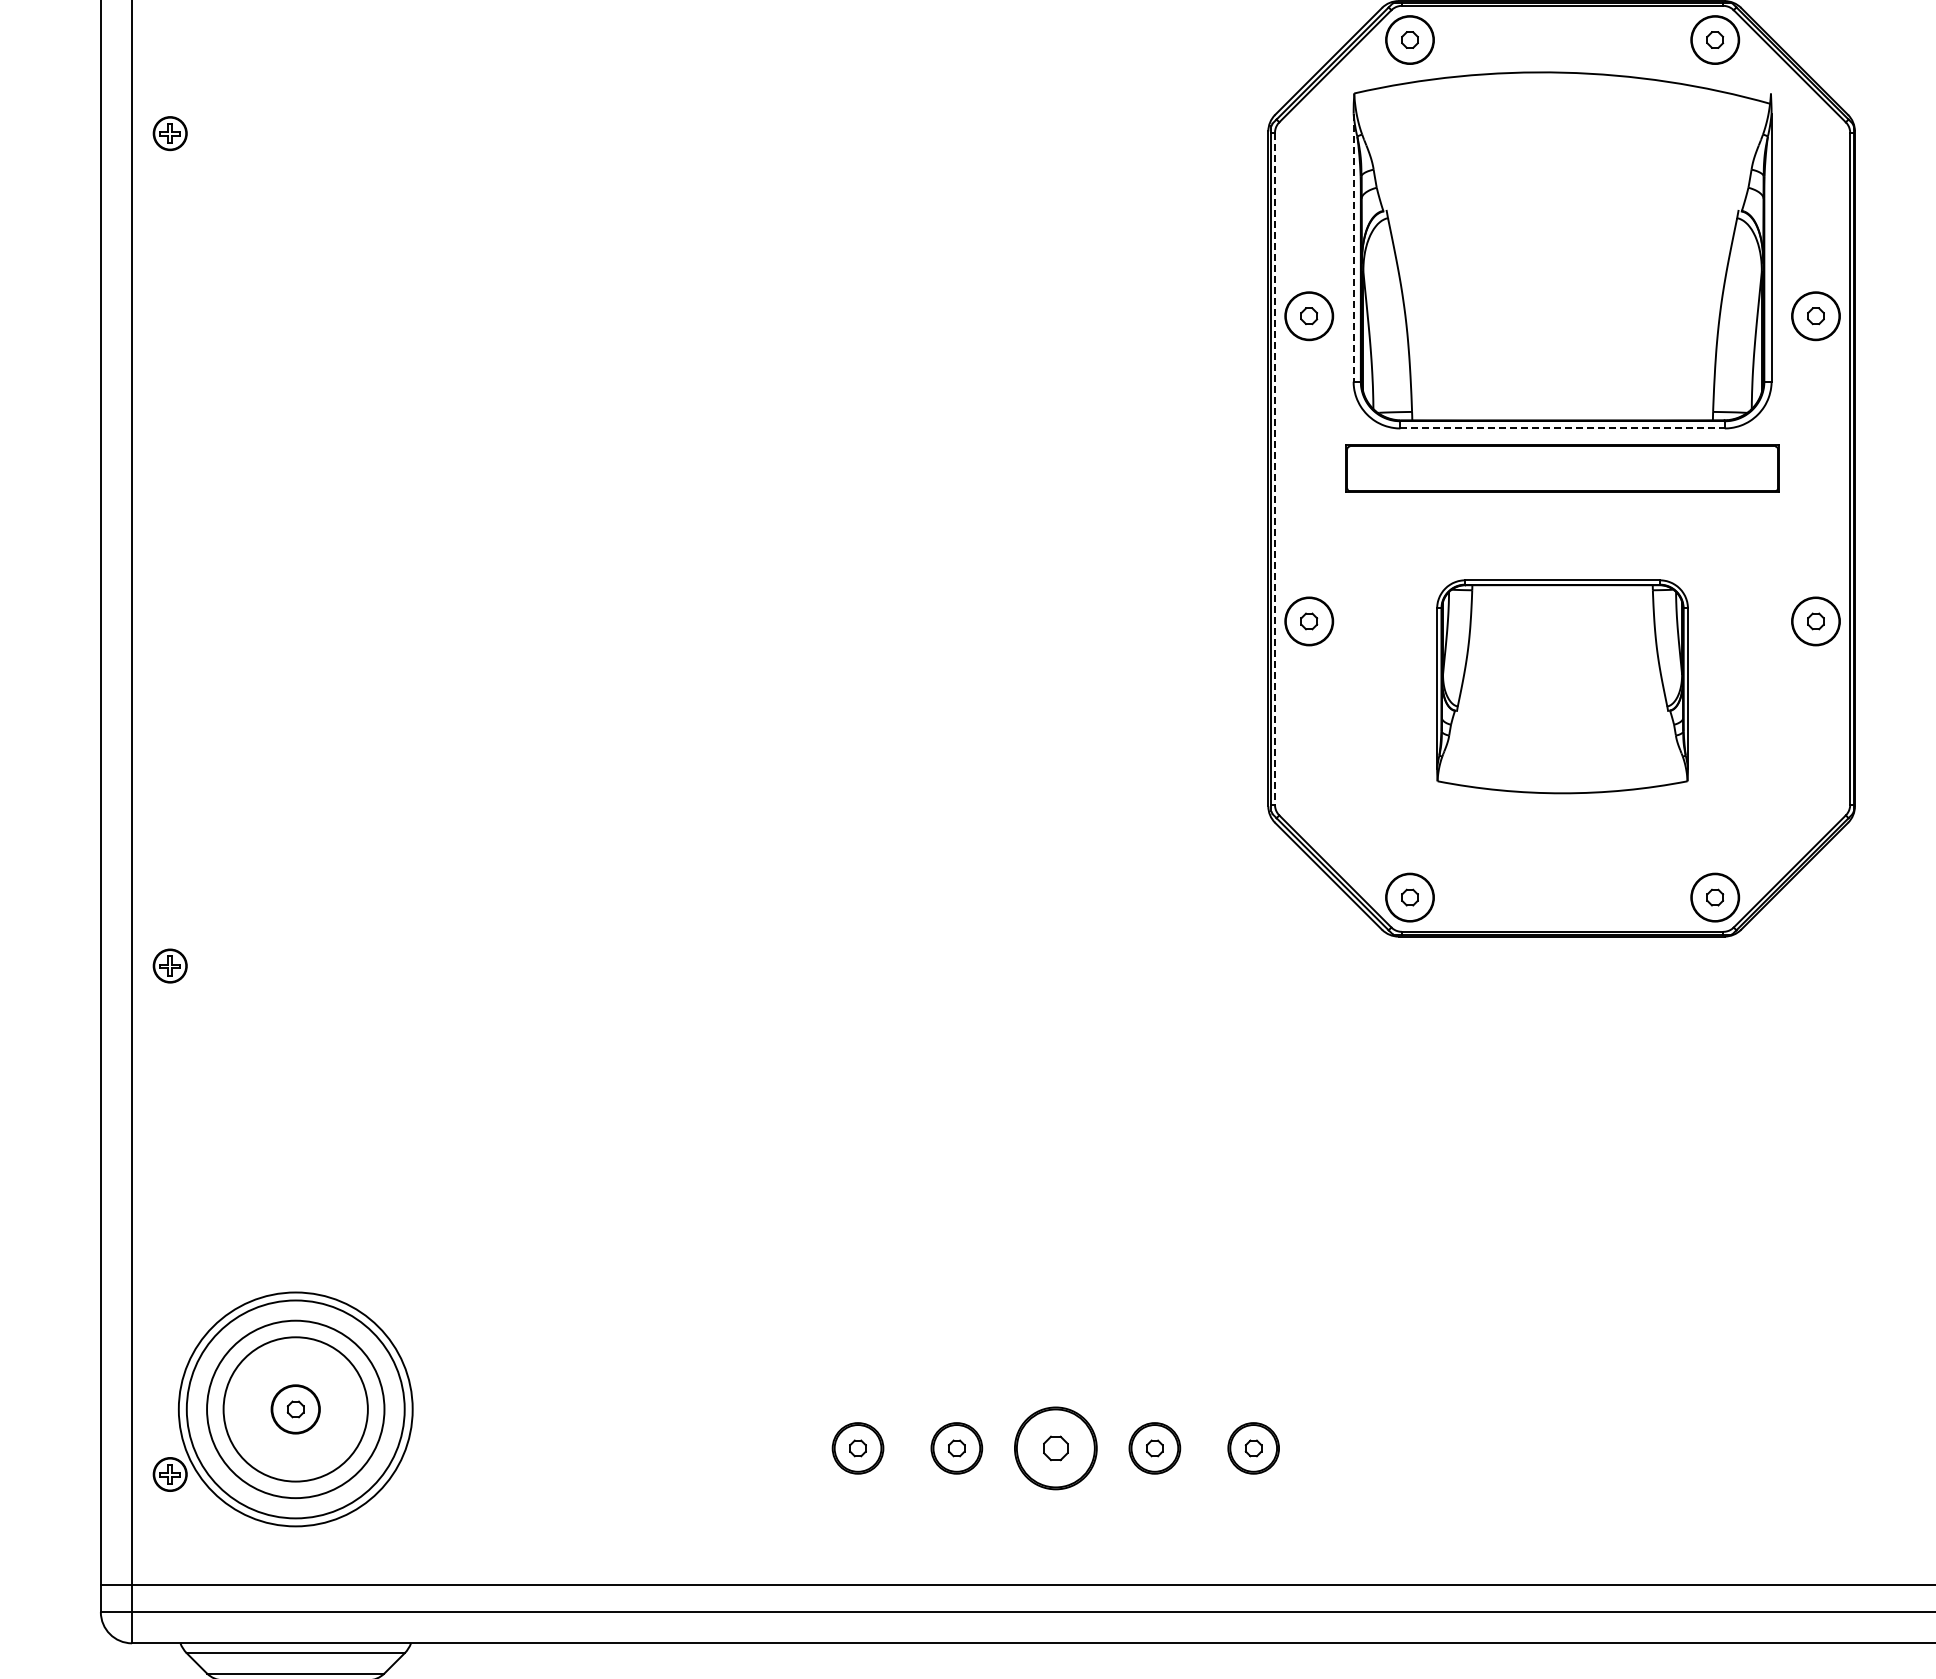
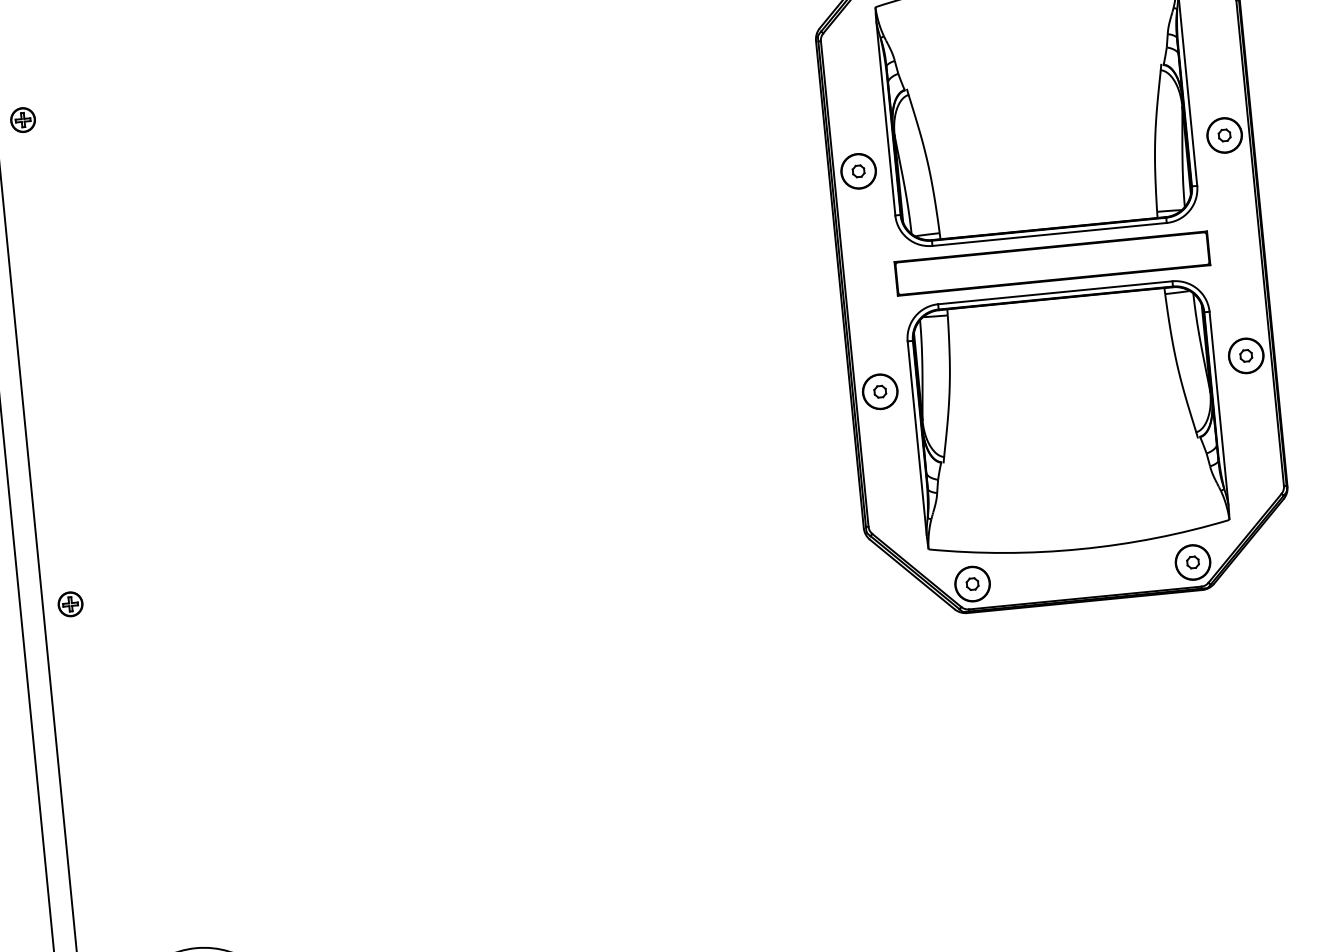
line: (1353, 247) -> (885, 118), dashed -> solid
line: (1563, 428) -> (1050, 234), dashed -> solid
line: (1275, 469) -> (845, 284), dashed -> solid
part: (1562, 686) -> (1067, 420), size x1.67
part: (169, 965) -> (70, 603), moved

